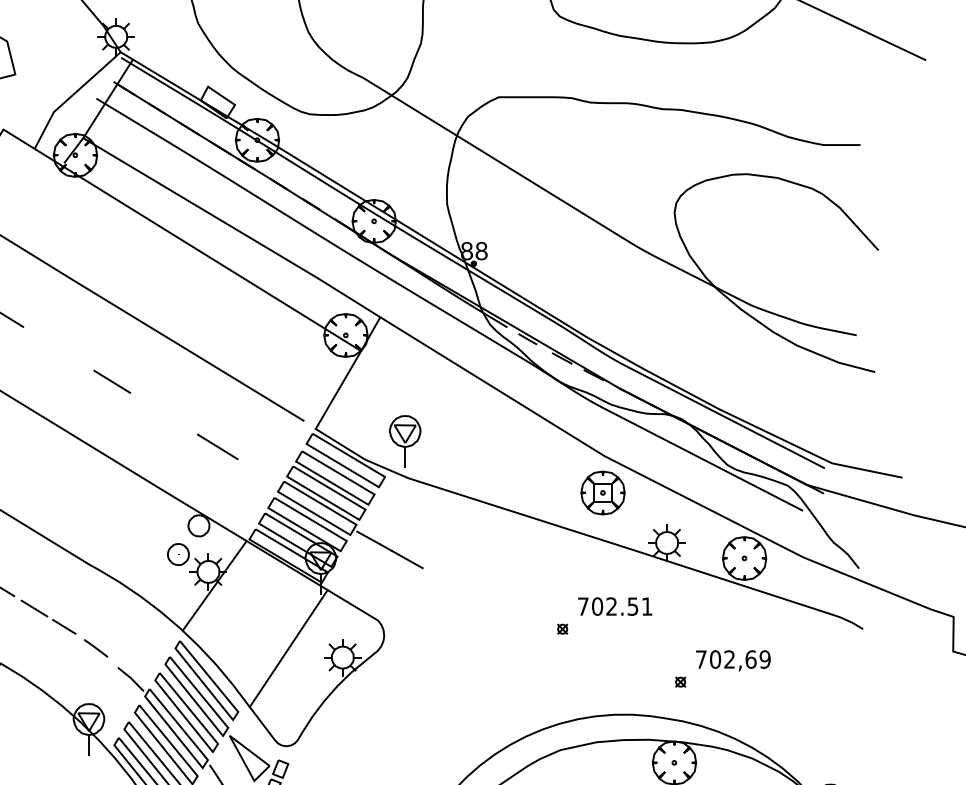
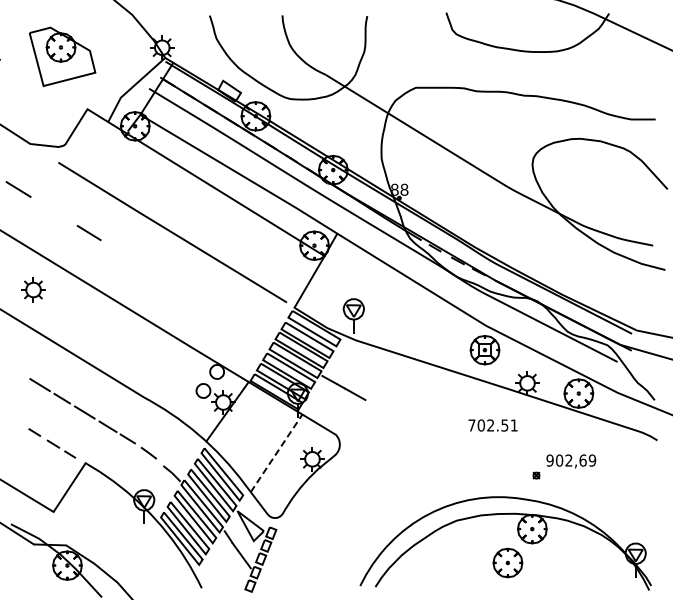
line: (112, 381) -> (159, 276), removed
line: (217, 446) -> (229, 319), removed
part: (563, 629) -> (458, 440), removed
line: (288, 648) -> (276, 453), solid -> dashed
text: (700, 659) -> (549, 460), 702,69 -> 902,69

